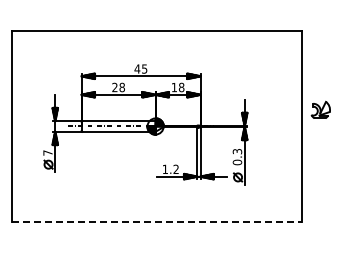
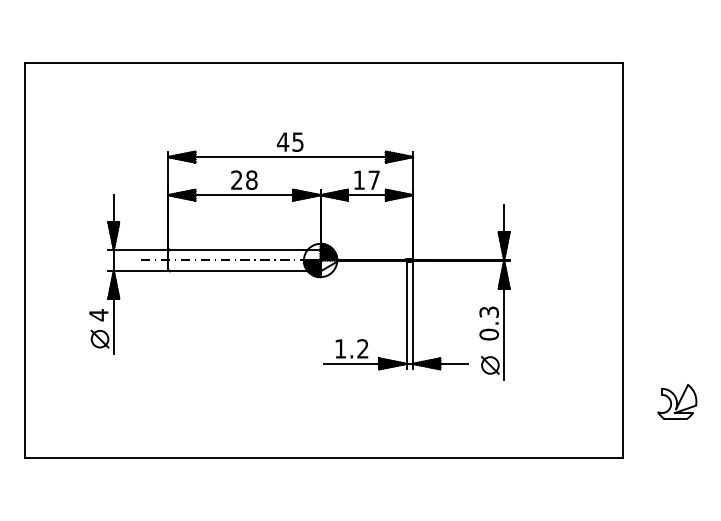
text: (181, 87) -> (373, 180), 18 -> 17
part: (320, 109) -> (676, 400), moved
text: (47, 153) -> (97, 316), 7 -> 4
line: (157, 222) -> (324, 458), dashed -> solid

